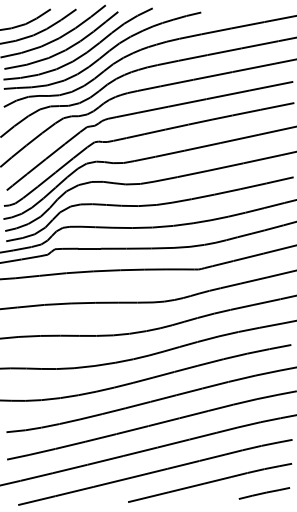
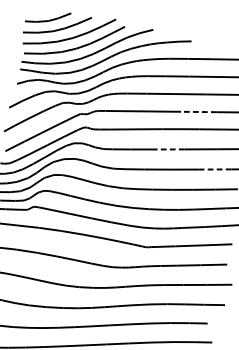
line: (227, 94) -> (198, 111), solid -> dashed
line: (201, 147) -> (168, 149), solid -> dashed
line: (261, 159) -> (215, 169), solid -> dashed

